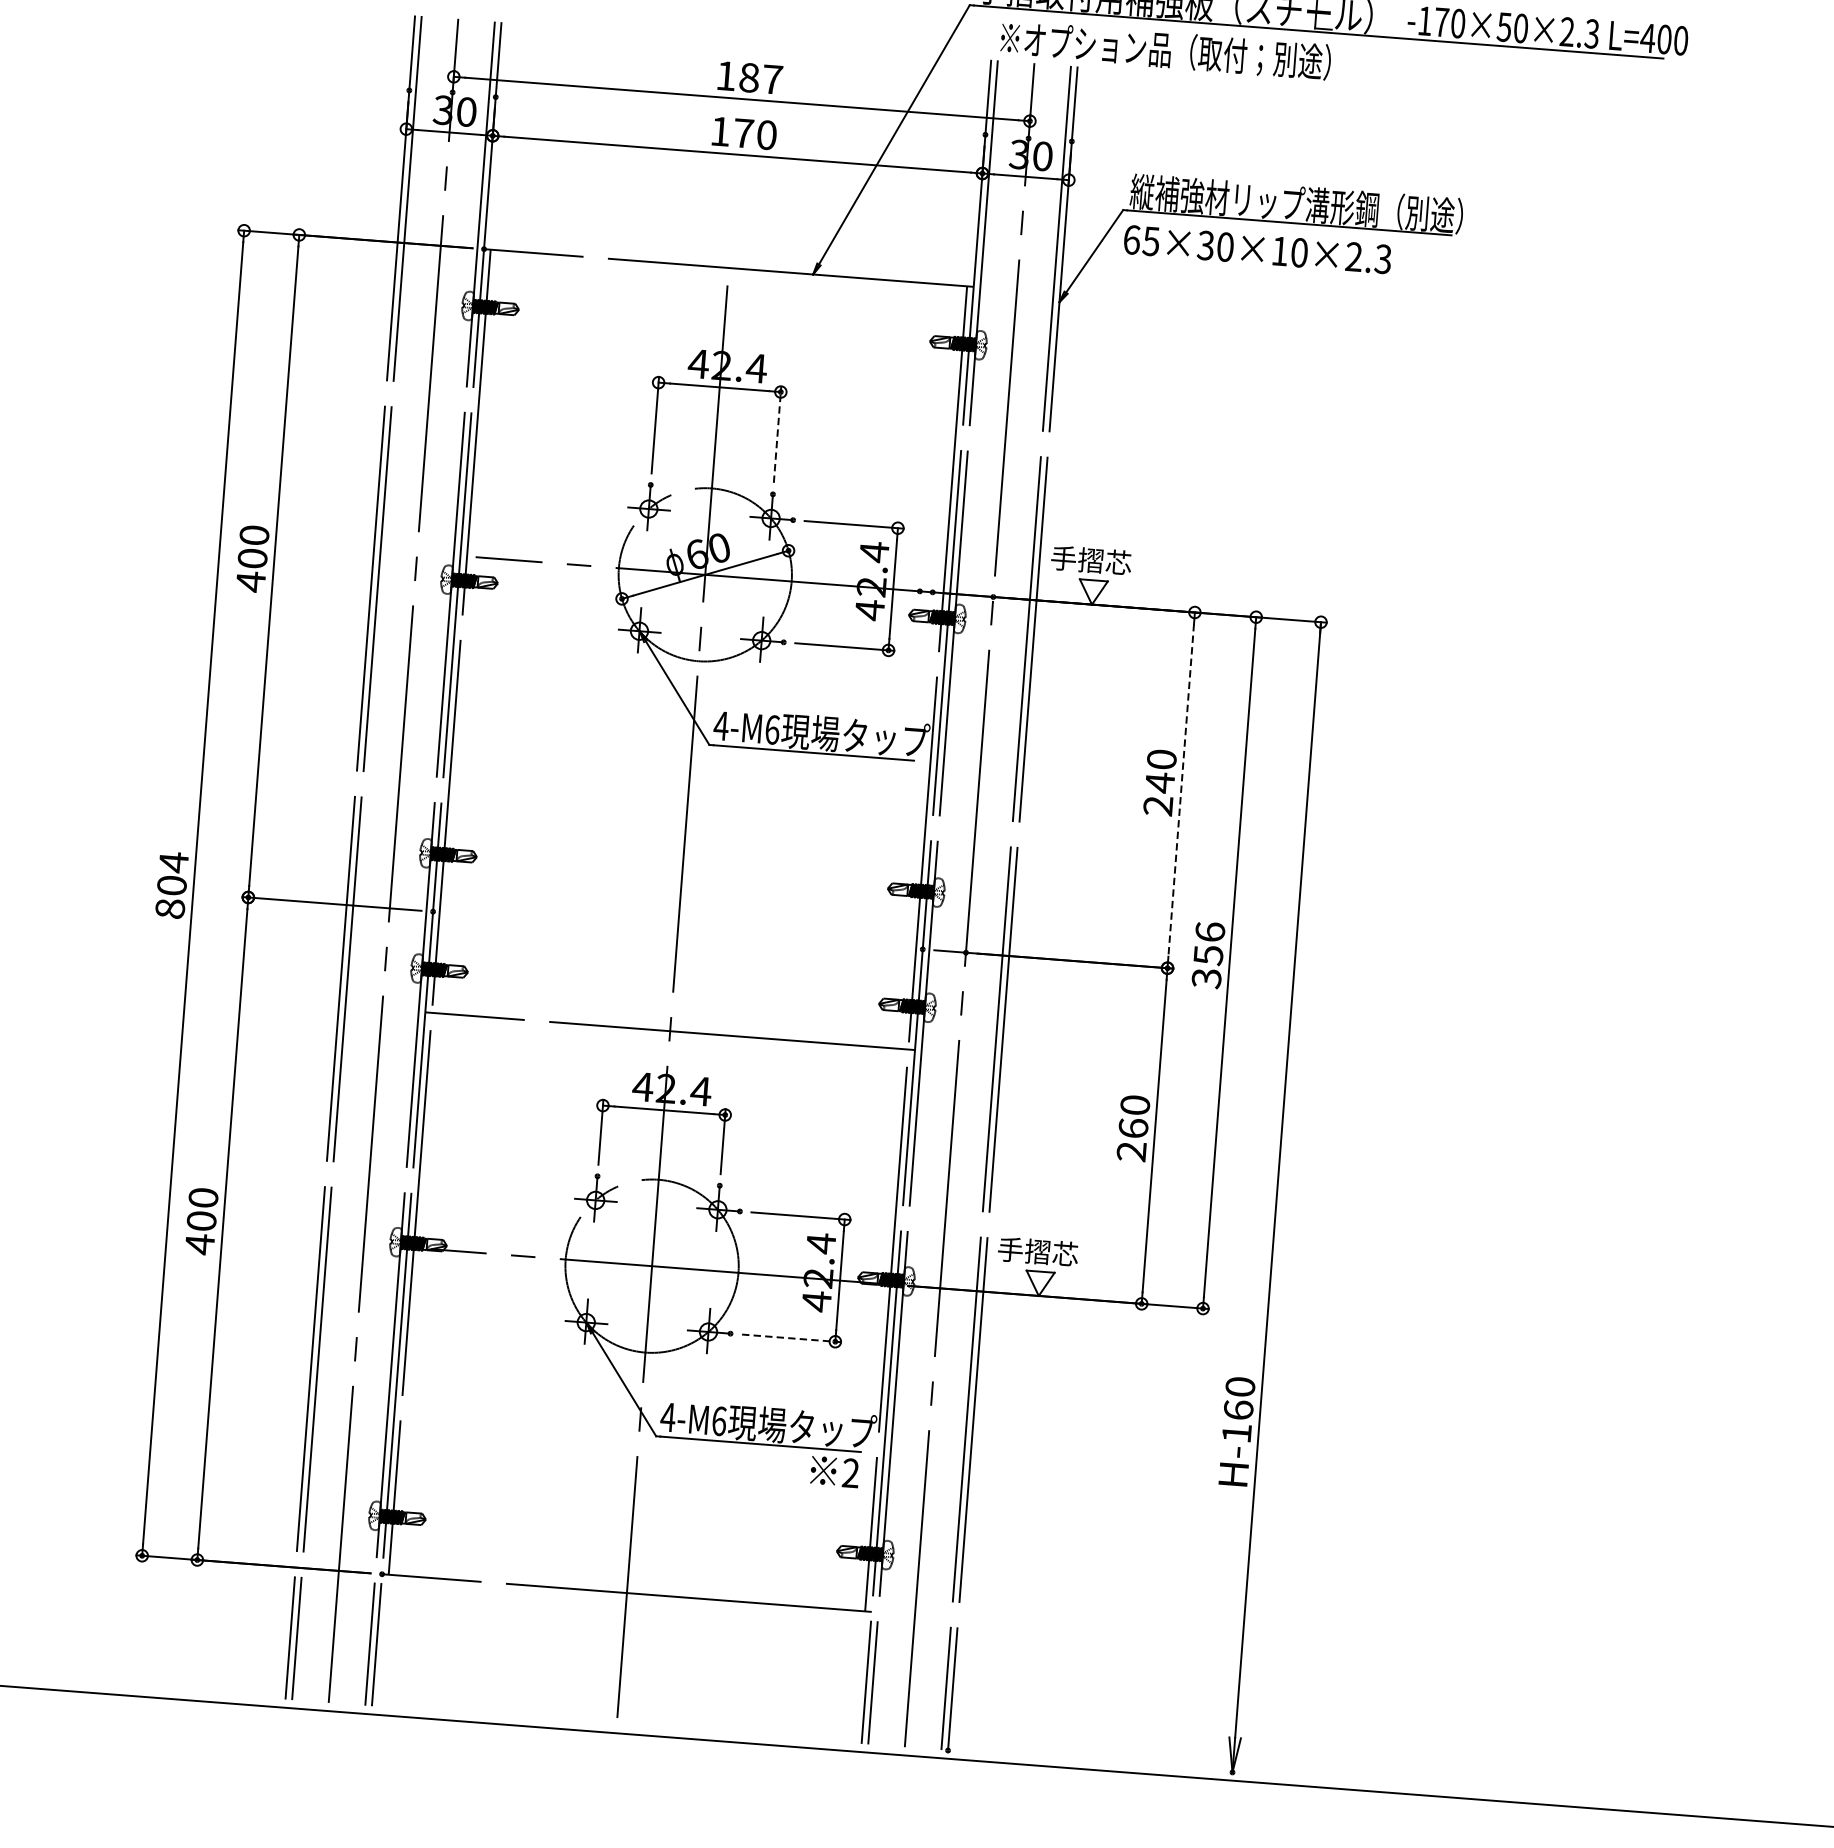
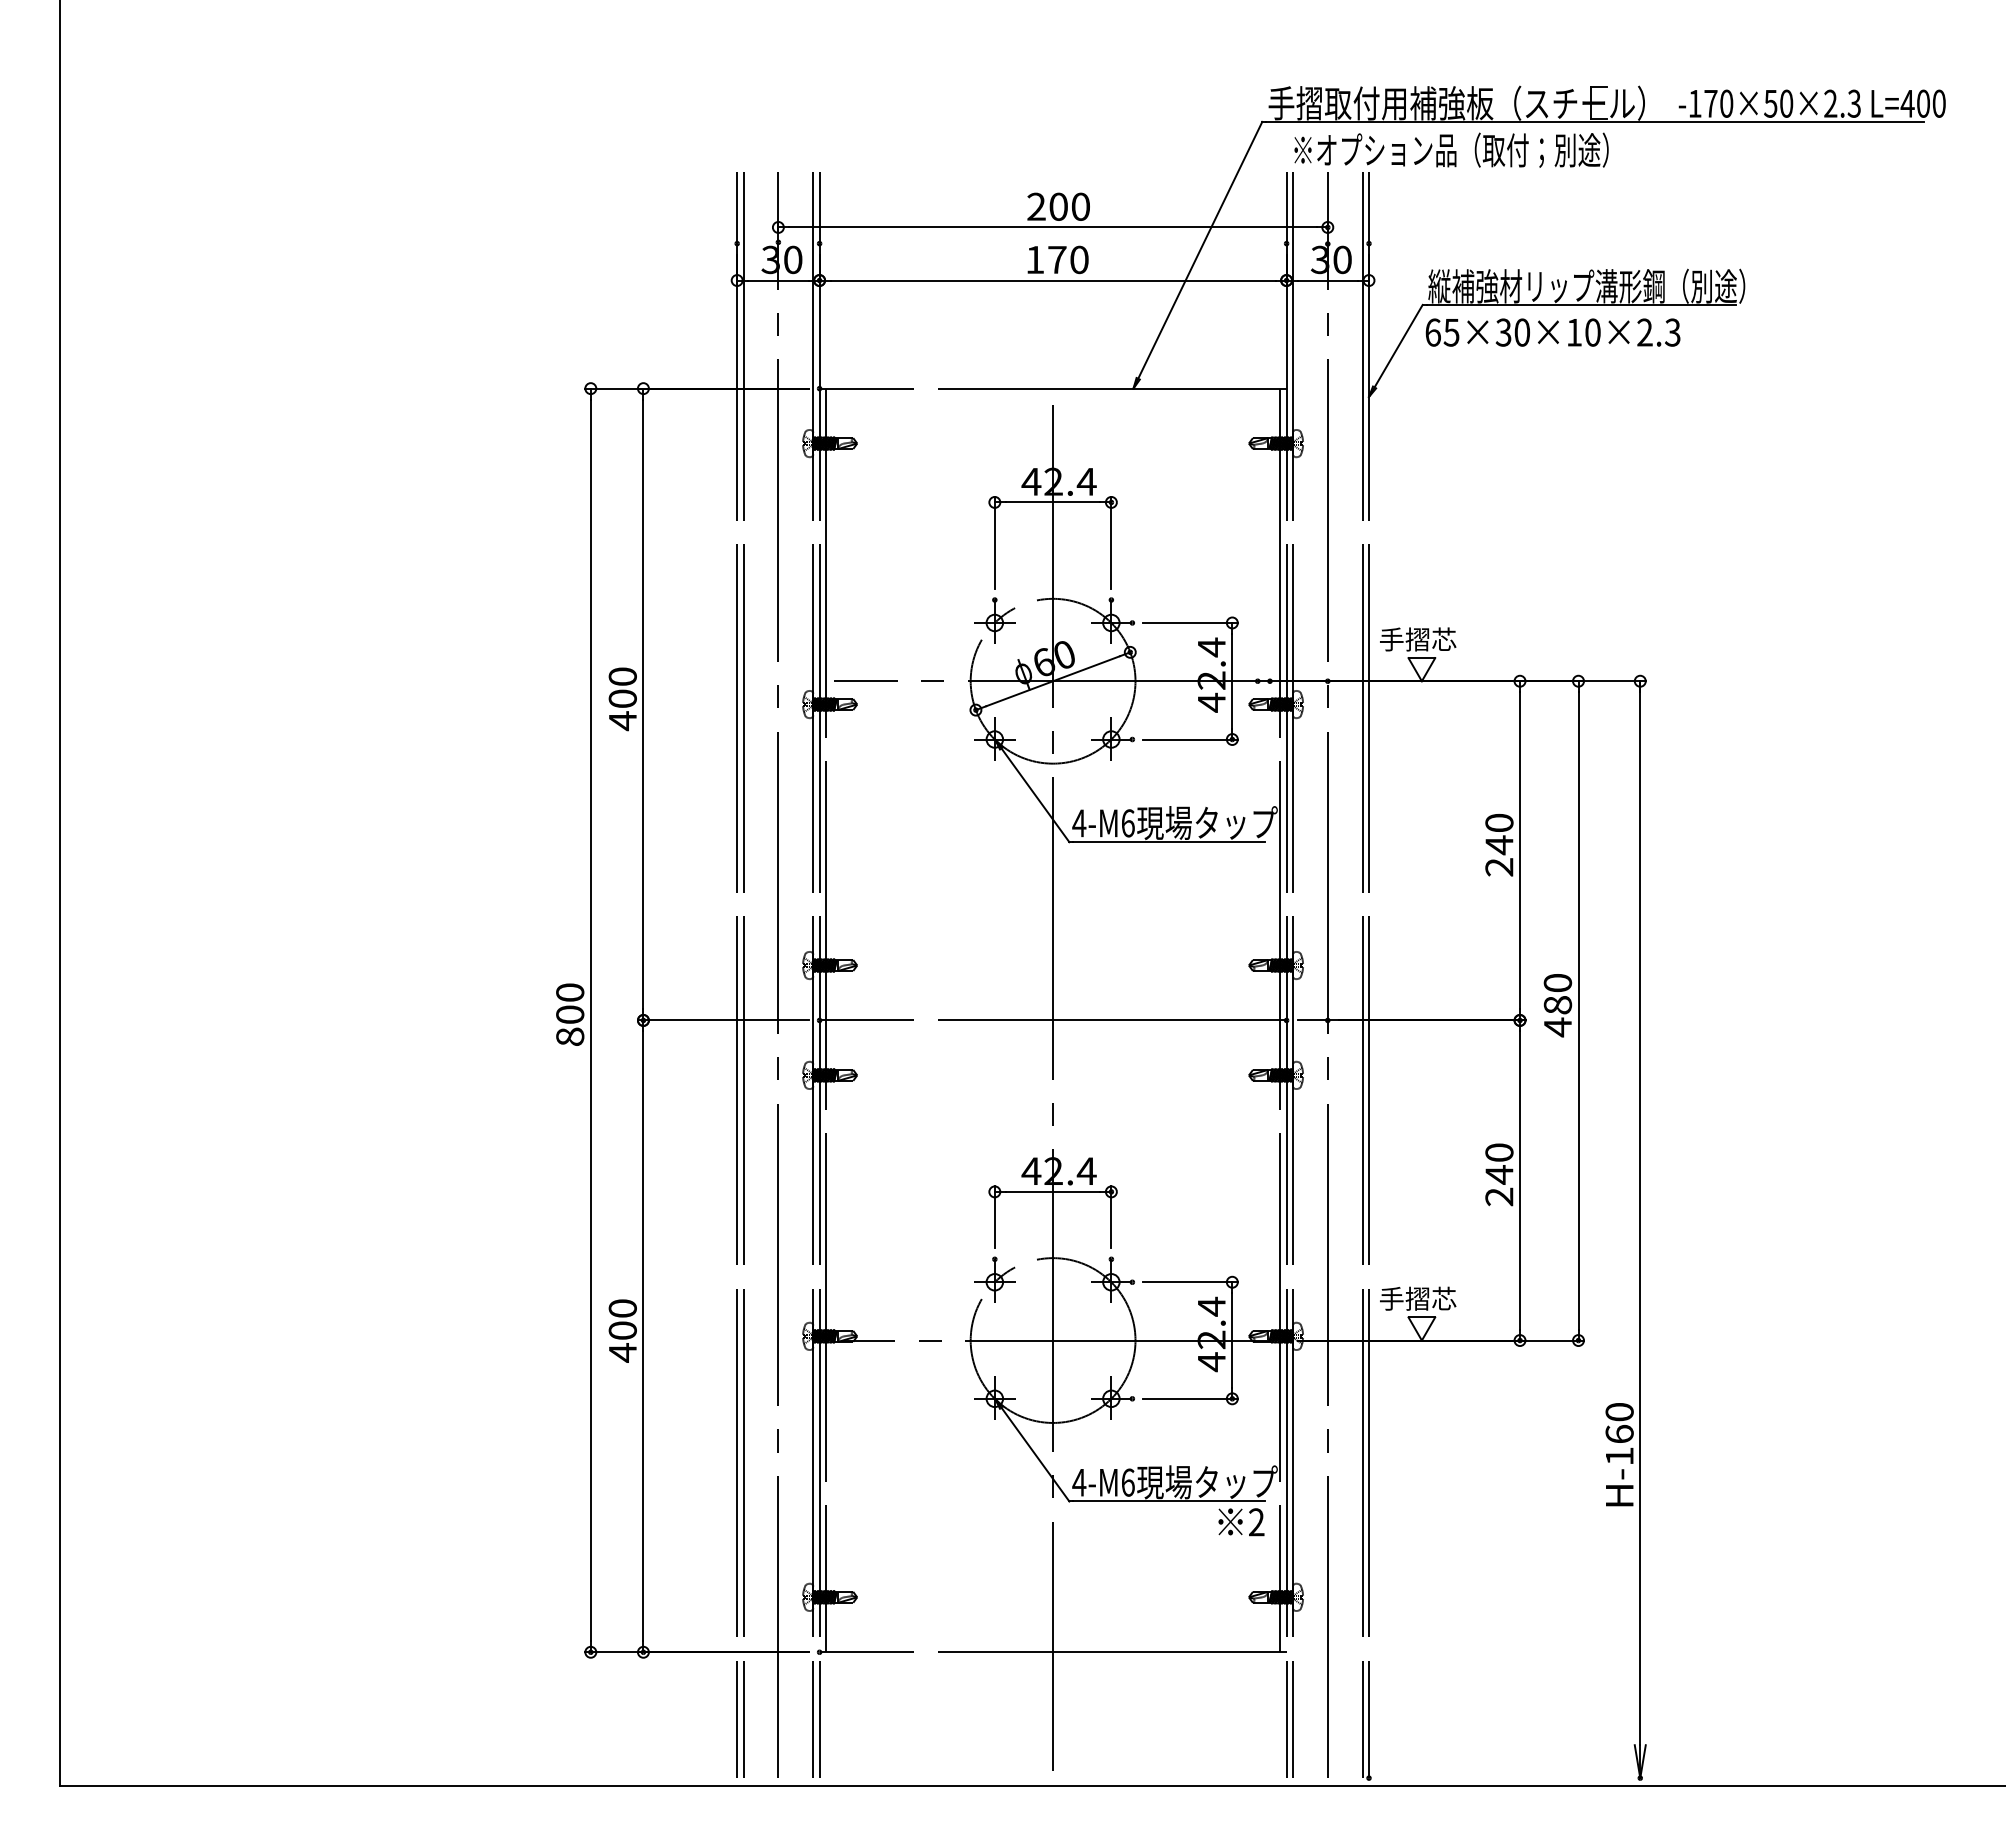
text: (749, 77) -> (1058, 206), 187 -> 200
line: (777, 434) -> (1111, 542), dashed -> solid
line: (1181, 790) -> (1520, 850), dashed -> solid
text: (174, 862) -> (570, 992), 804 -> 800
text: (1208, 955) -> (1557, 1005), 356 -> 480
line: (669, 1031) -> (1052, 1020), moved
text: (1133, 1128) -> (1499, 1174), 260 -> 240
line: (792, 1338) -> (1191, 1398), dashed -> solid

